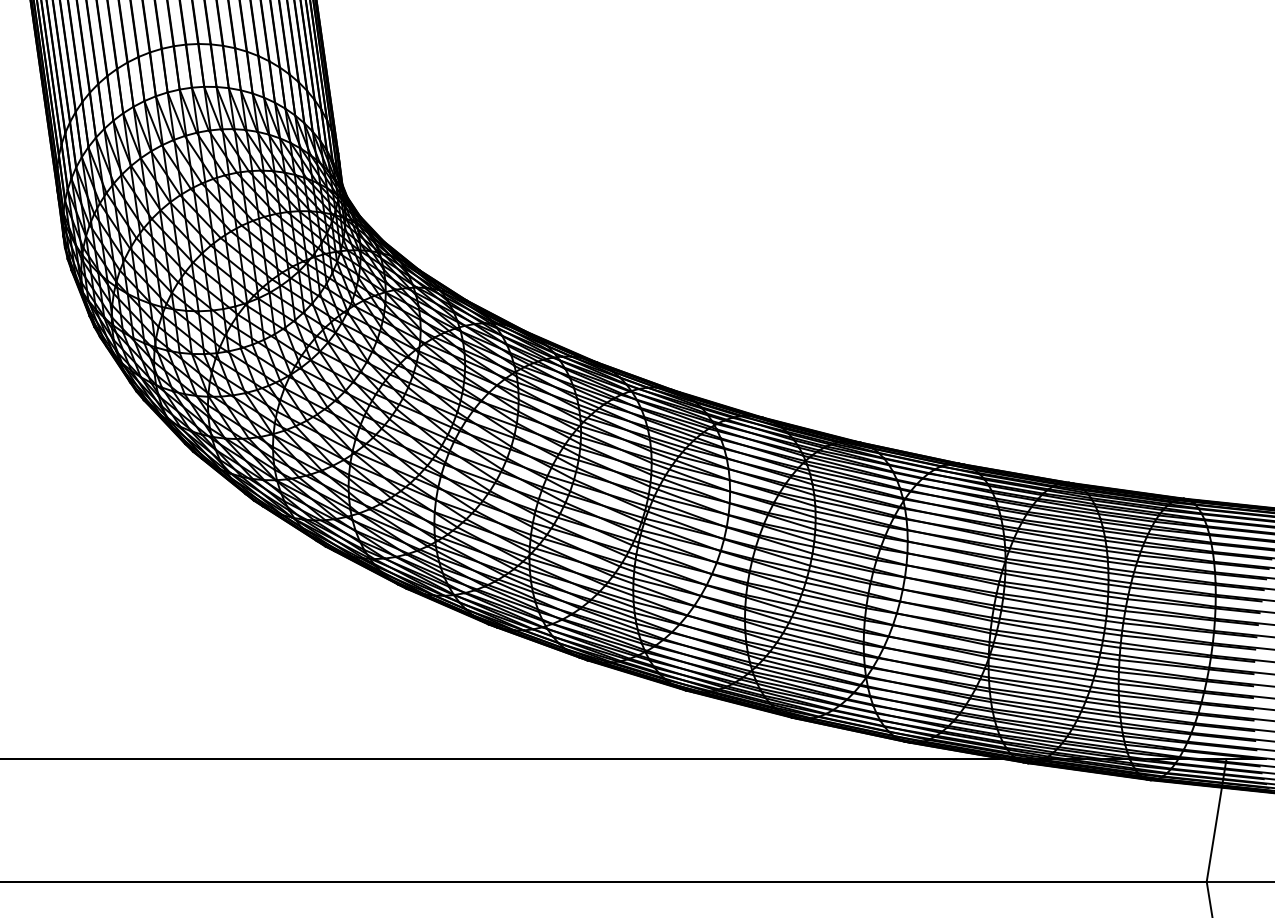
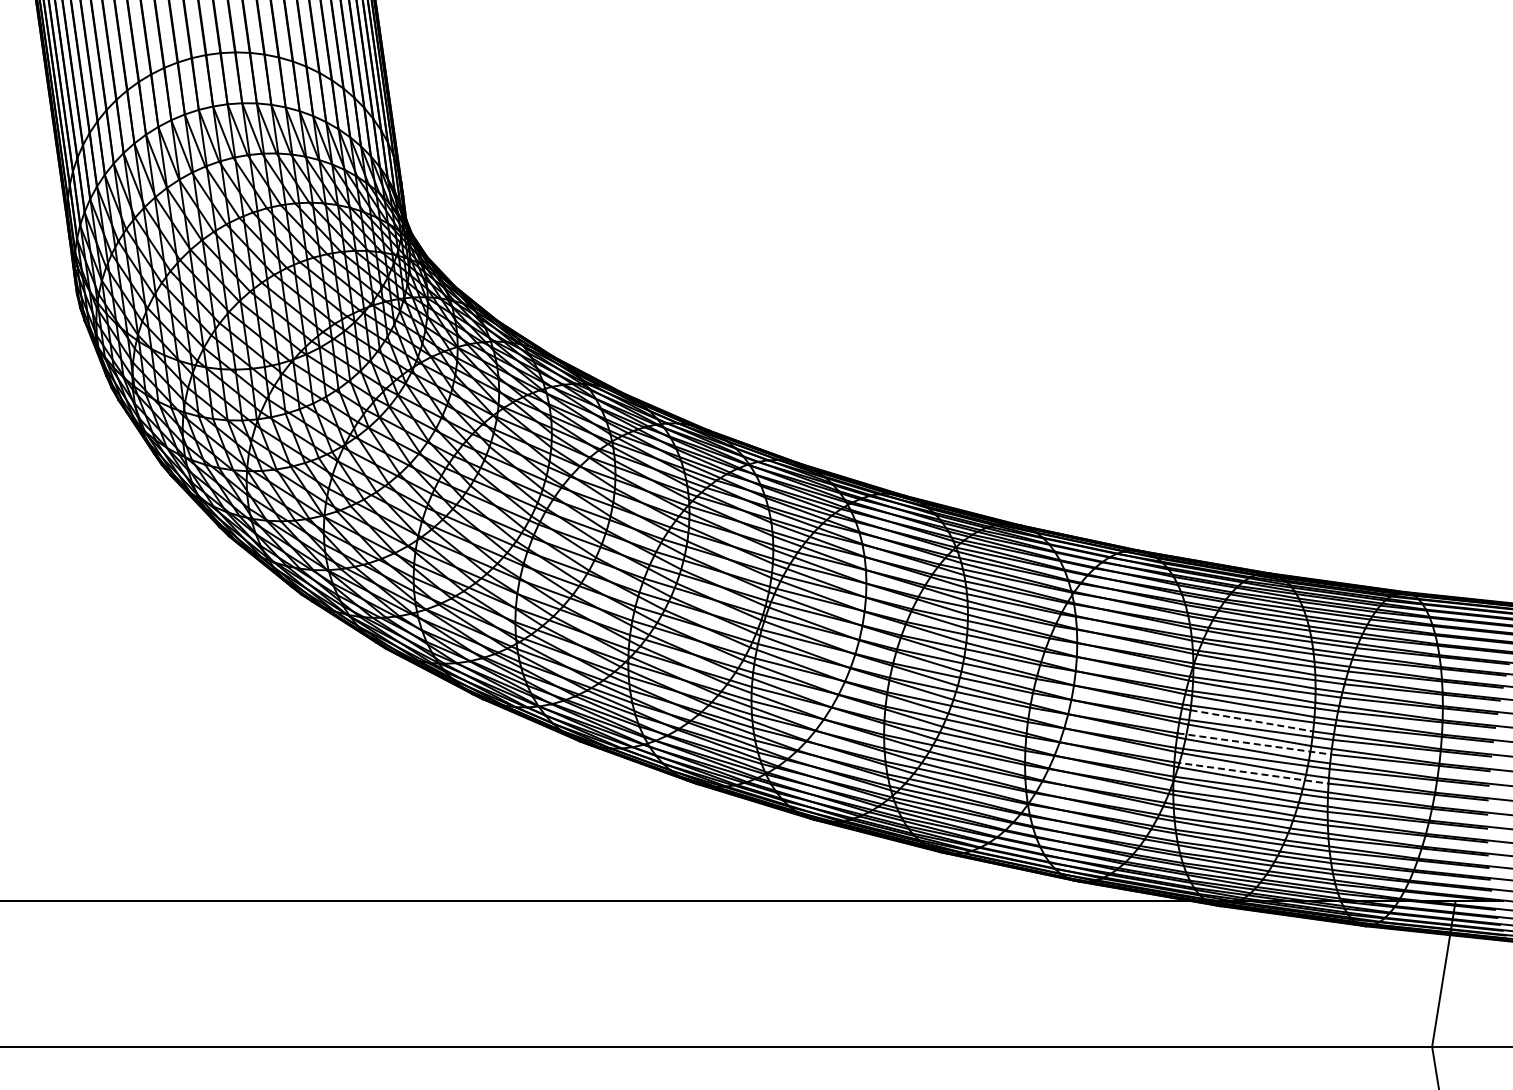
line: (1055, 606) -> (1252, 720), solid -> dashed
line: (1057, 626) -> (1254, 743), solid -> dashed
line: (1054, 650) -> (1251, 772), solid -> dashed

